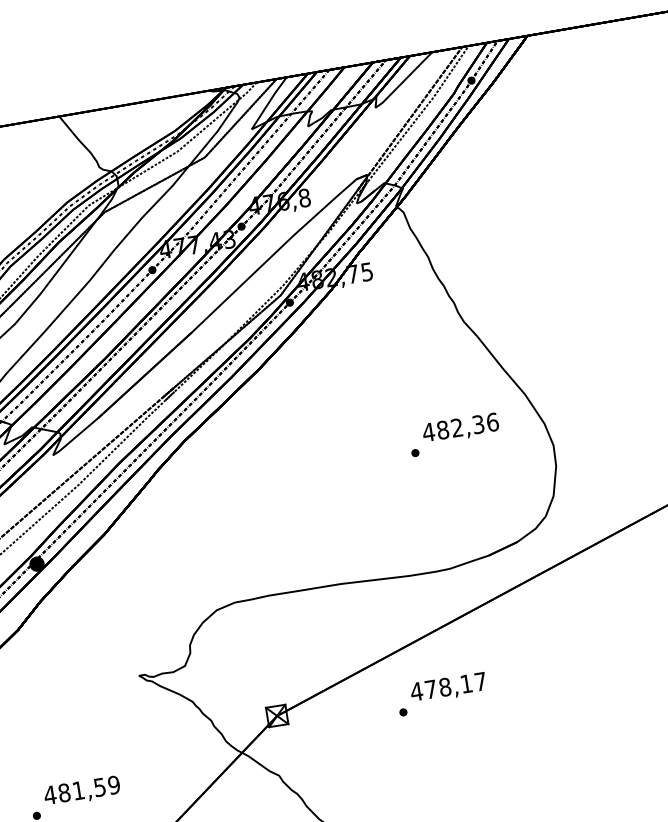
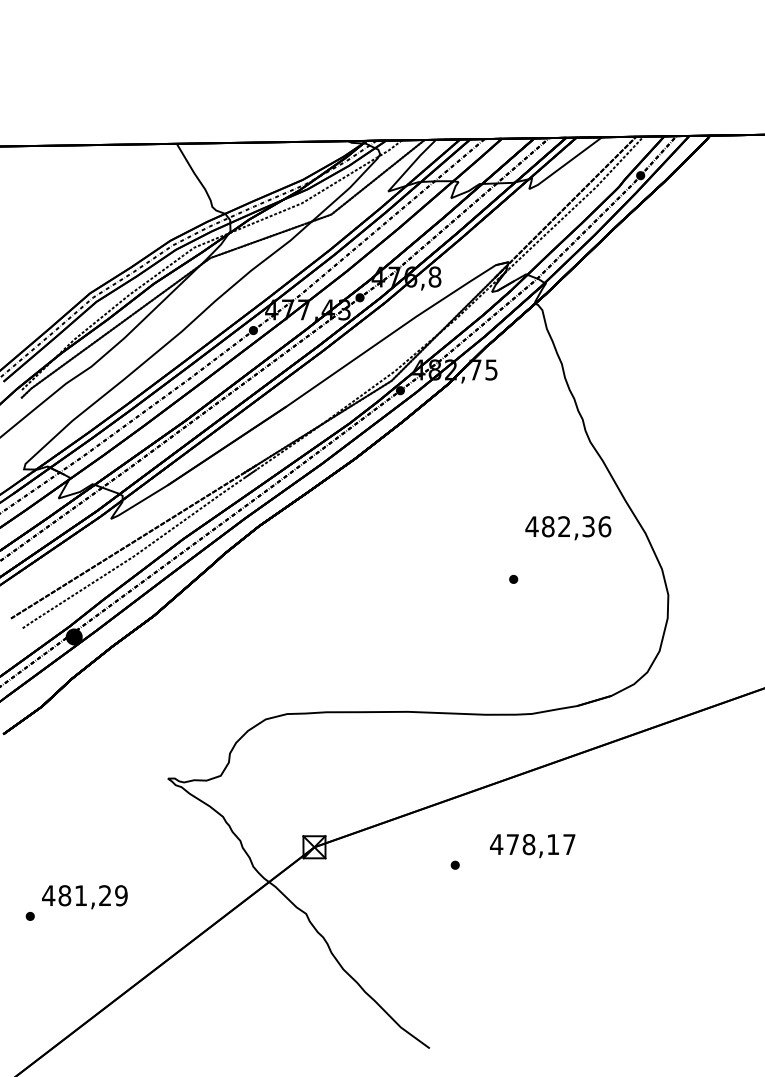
text: (461, 428) -> (568, 528), moved
text: (448, 688) -> (532, 846), moved
text: (100, 787) -> (105, 895), 481,59 -> 481,29

